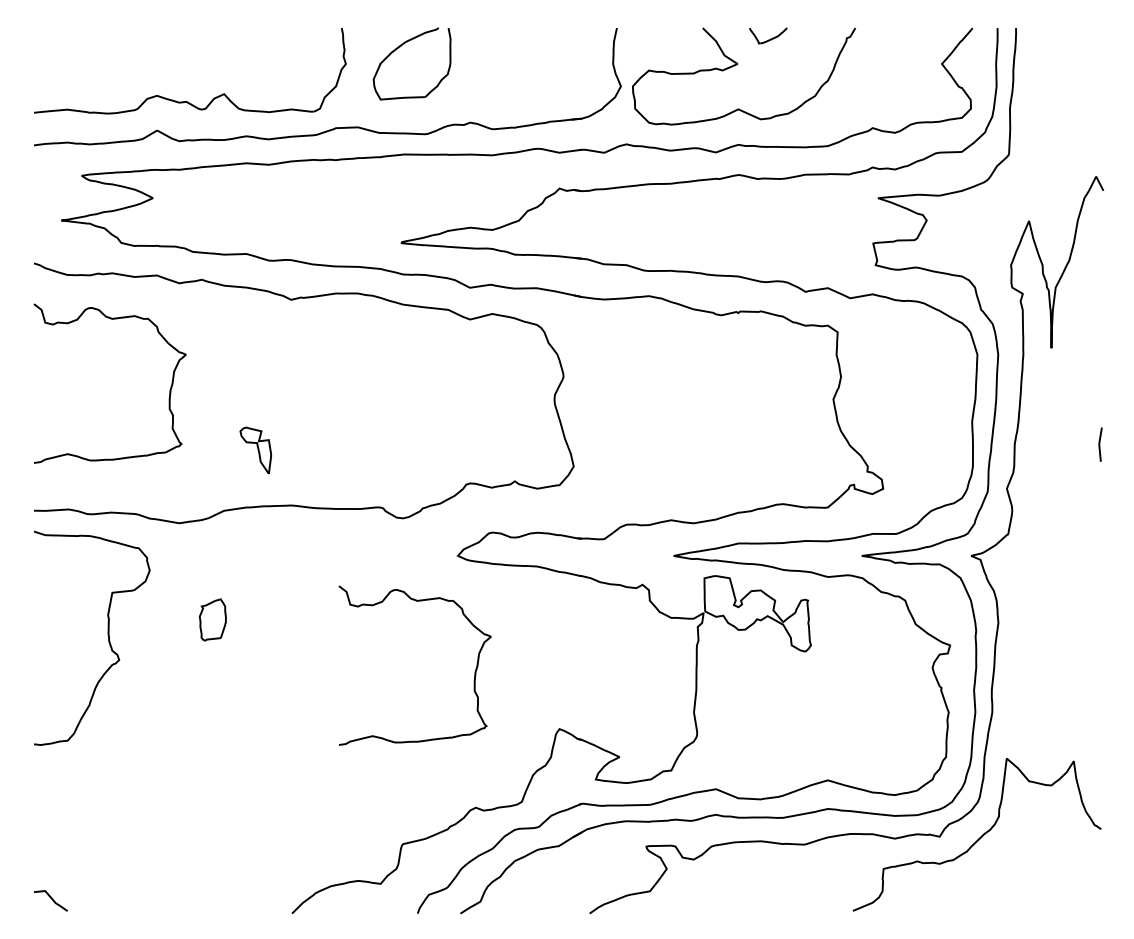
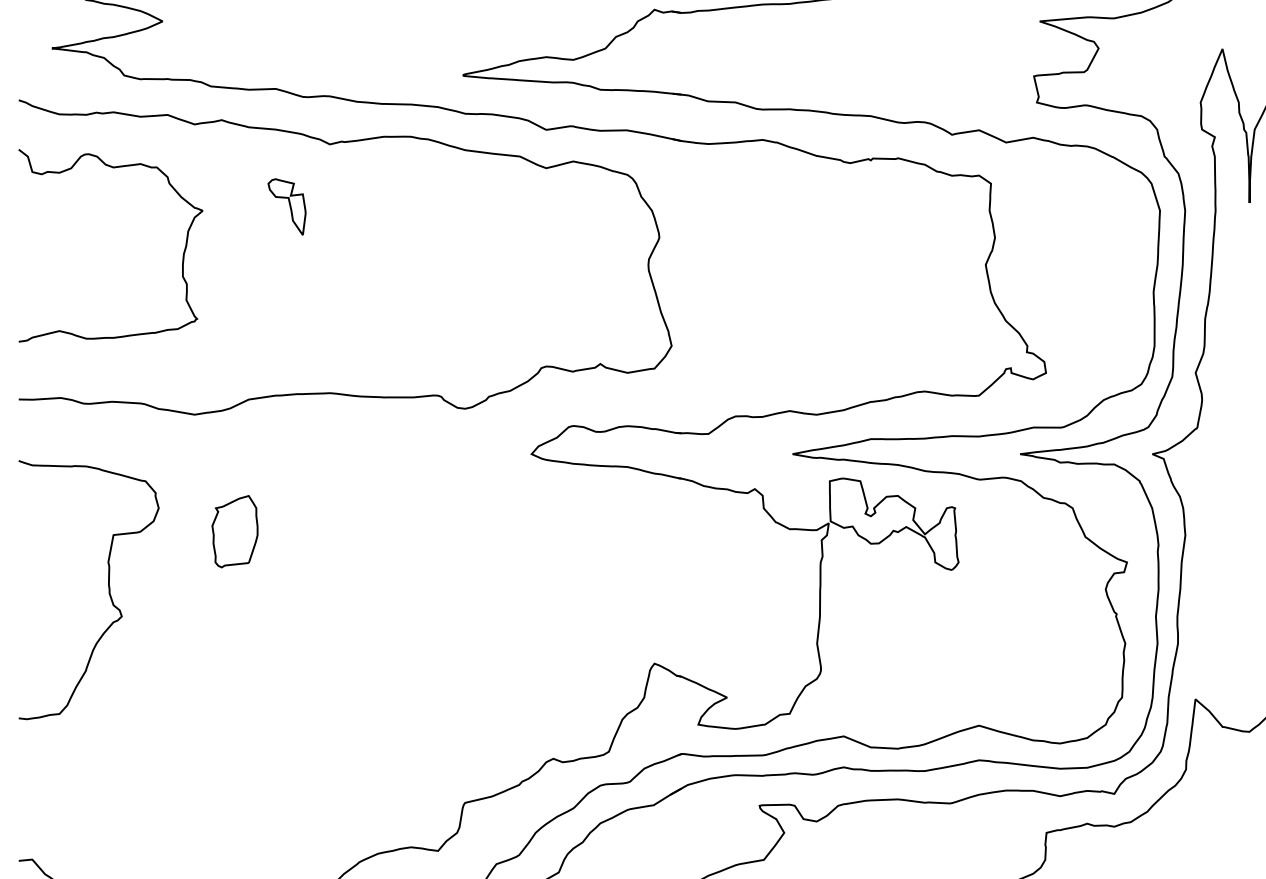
part: (255, 450) -> (286, 206), moved
part: (212, 619) -> (234, 531), size x1.43
curve: (107, 635) -> (107, 586), moved
curve: (474, 671) -> (551, 594), removed

